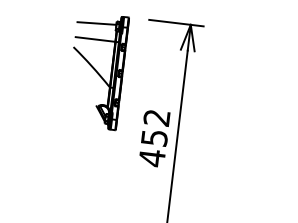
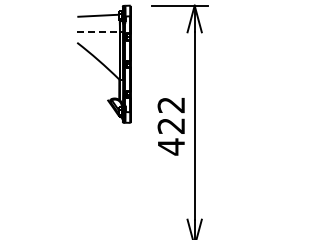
line: (95, 39) -> (98, 32), solid -> dashed
text: (154, 137) -> (171, 125), 452 -> 422

